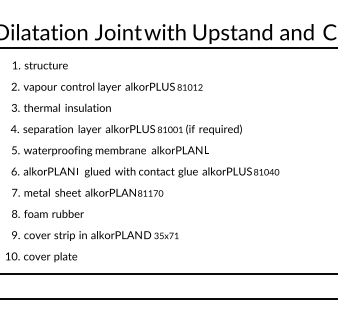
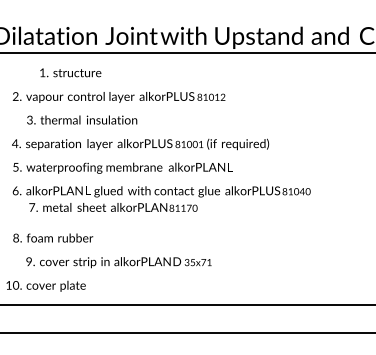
text: (40, 65) -> (70, 72), moved
text: (61, 107) -> (82, 119), moved
text: (87, 192) -> (113, 207), moved
text: (94, 235) -> (118, 262), moved

